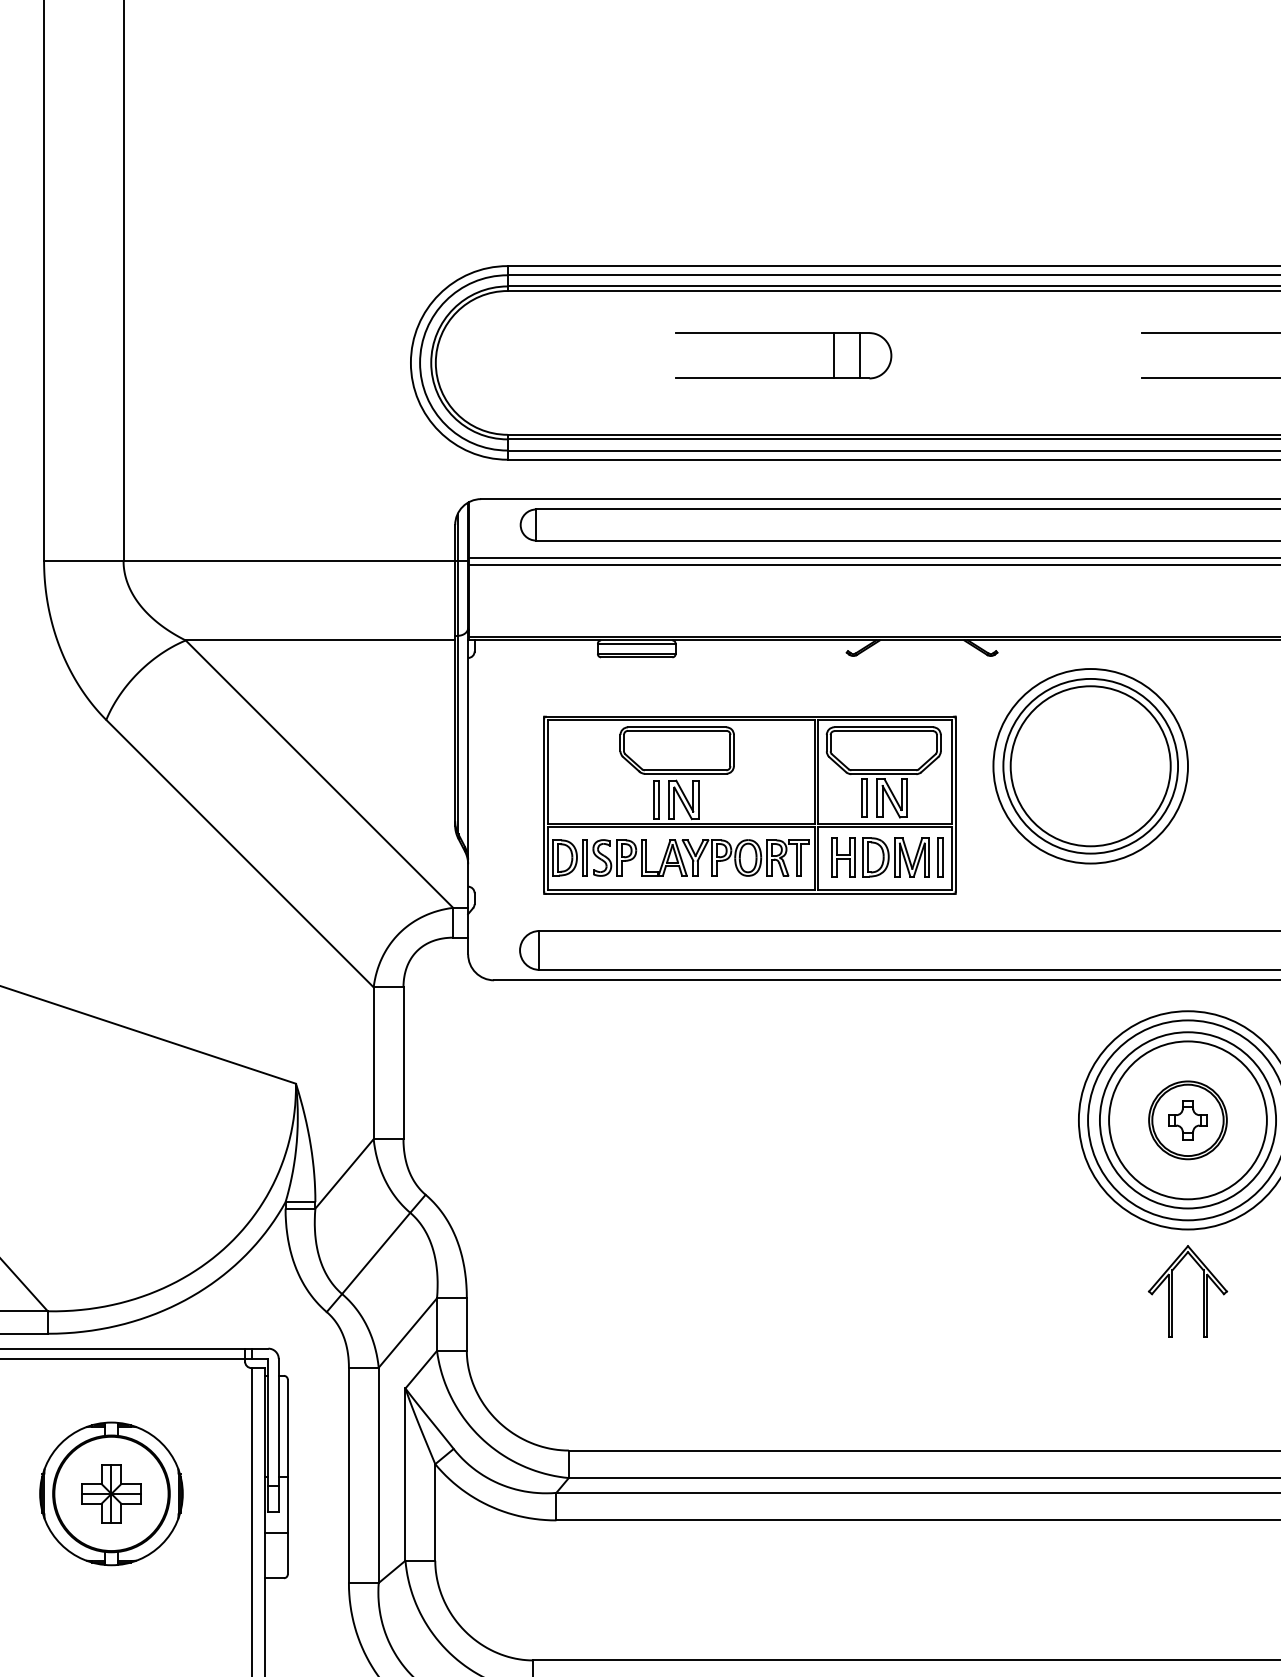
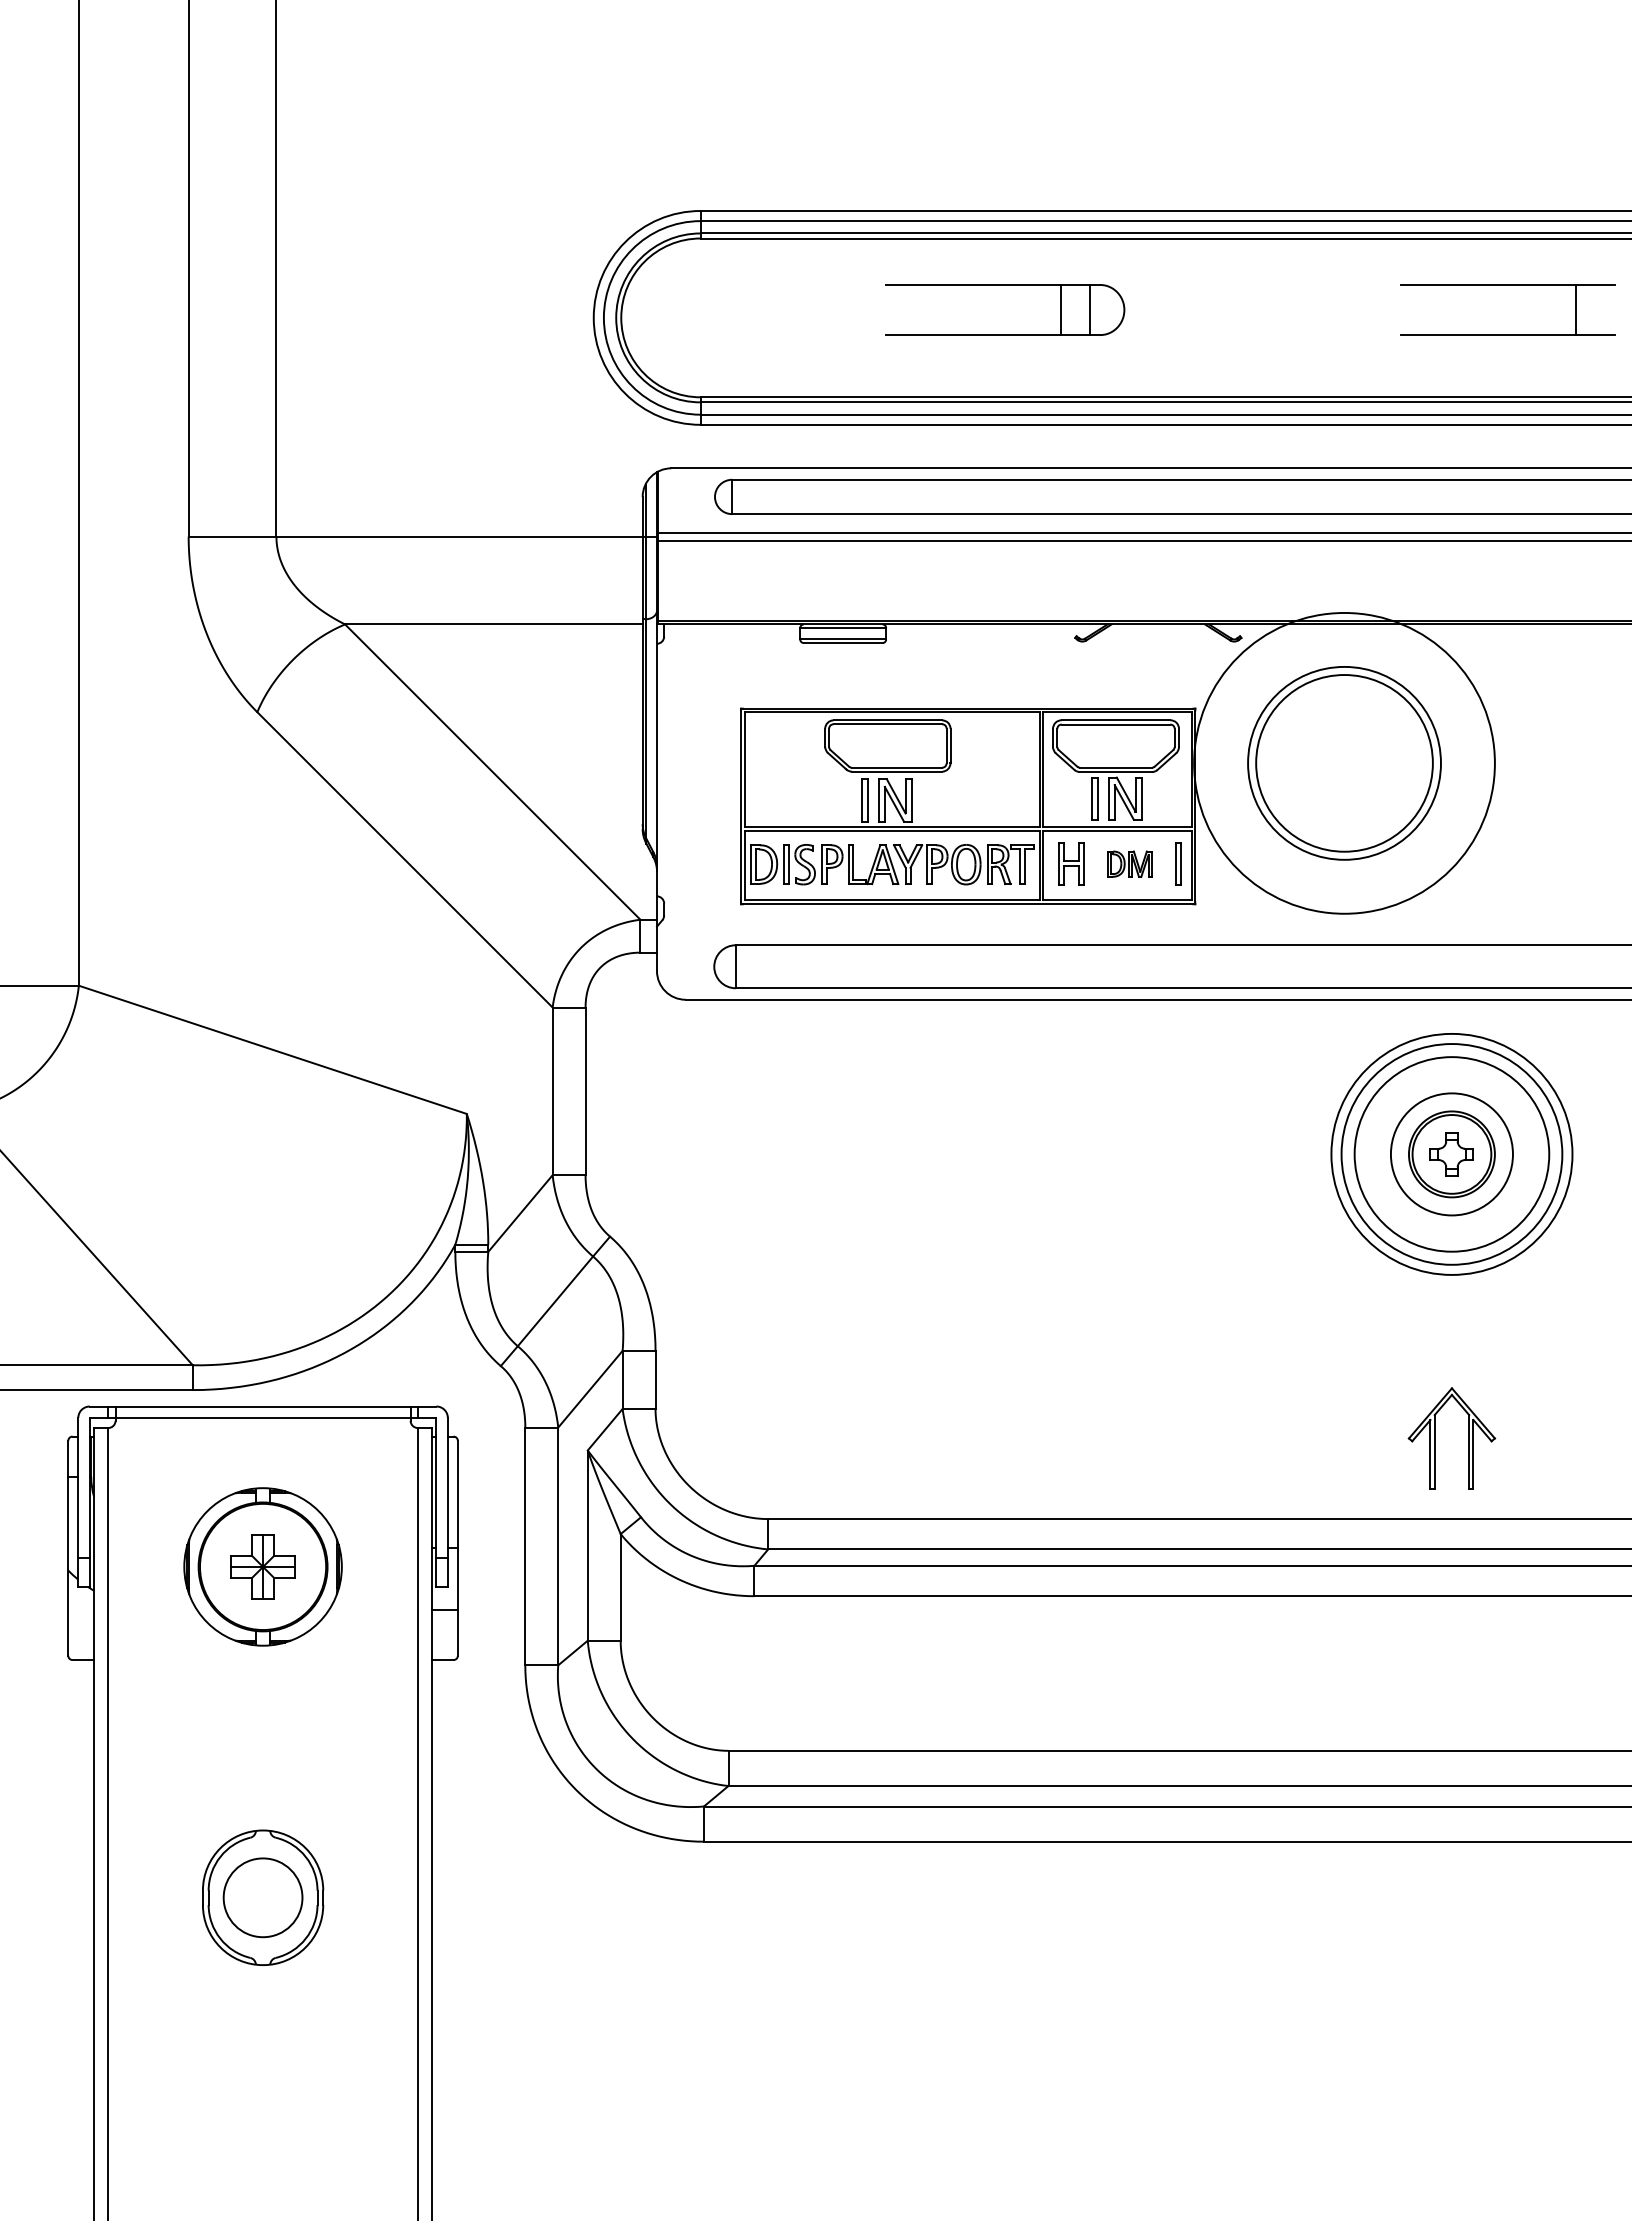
circle: (1090, 765) -> (1344, 762), size x1.4
part: (896, 857) -> (1129, 864), size x0.6
circle: (1187, 1120) -> (1451, 1154), size x0.7
part: (1173, 1291) -> (1435, 1438), moved

